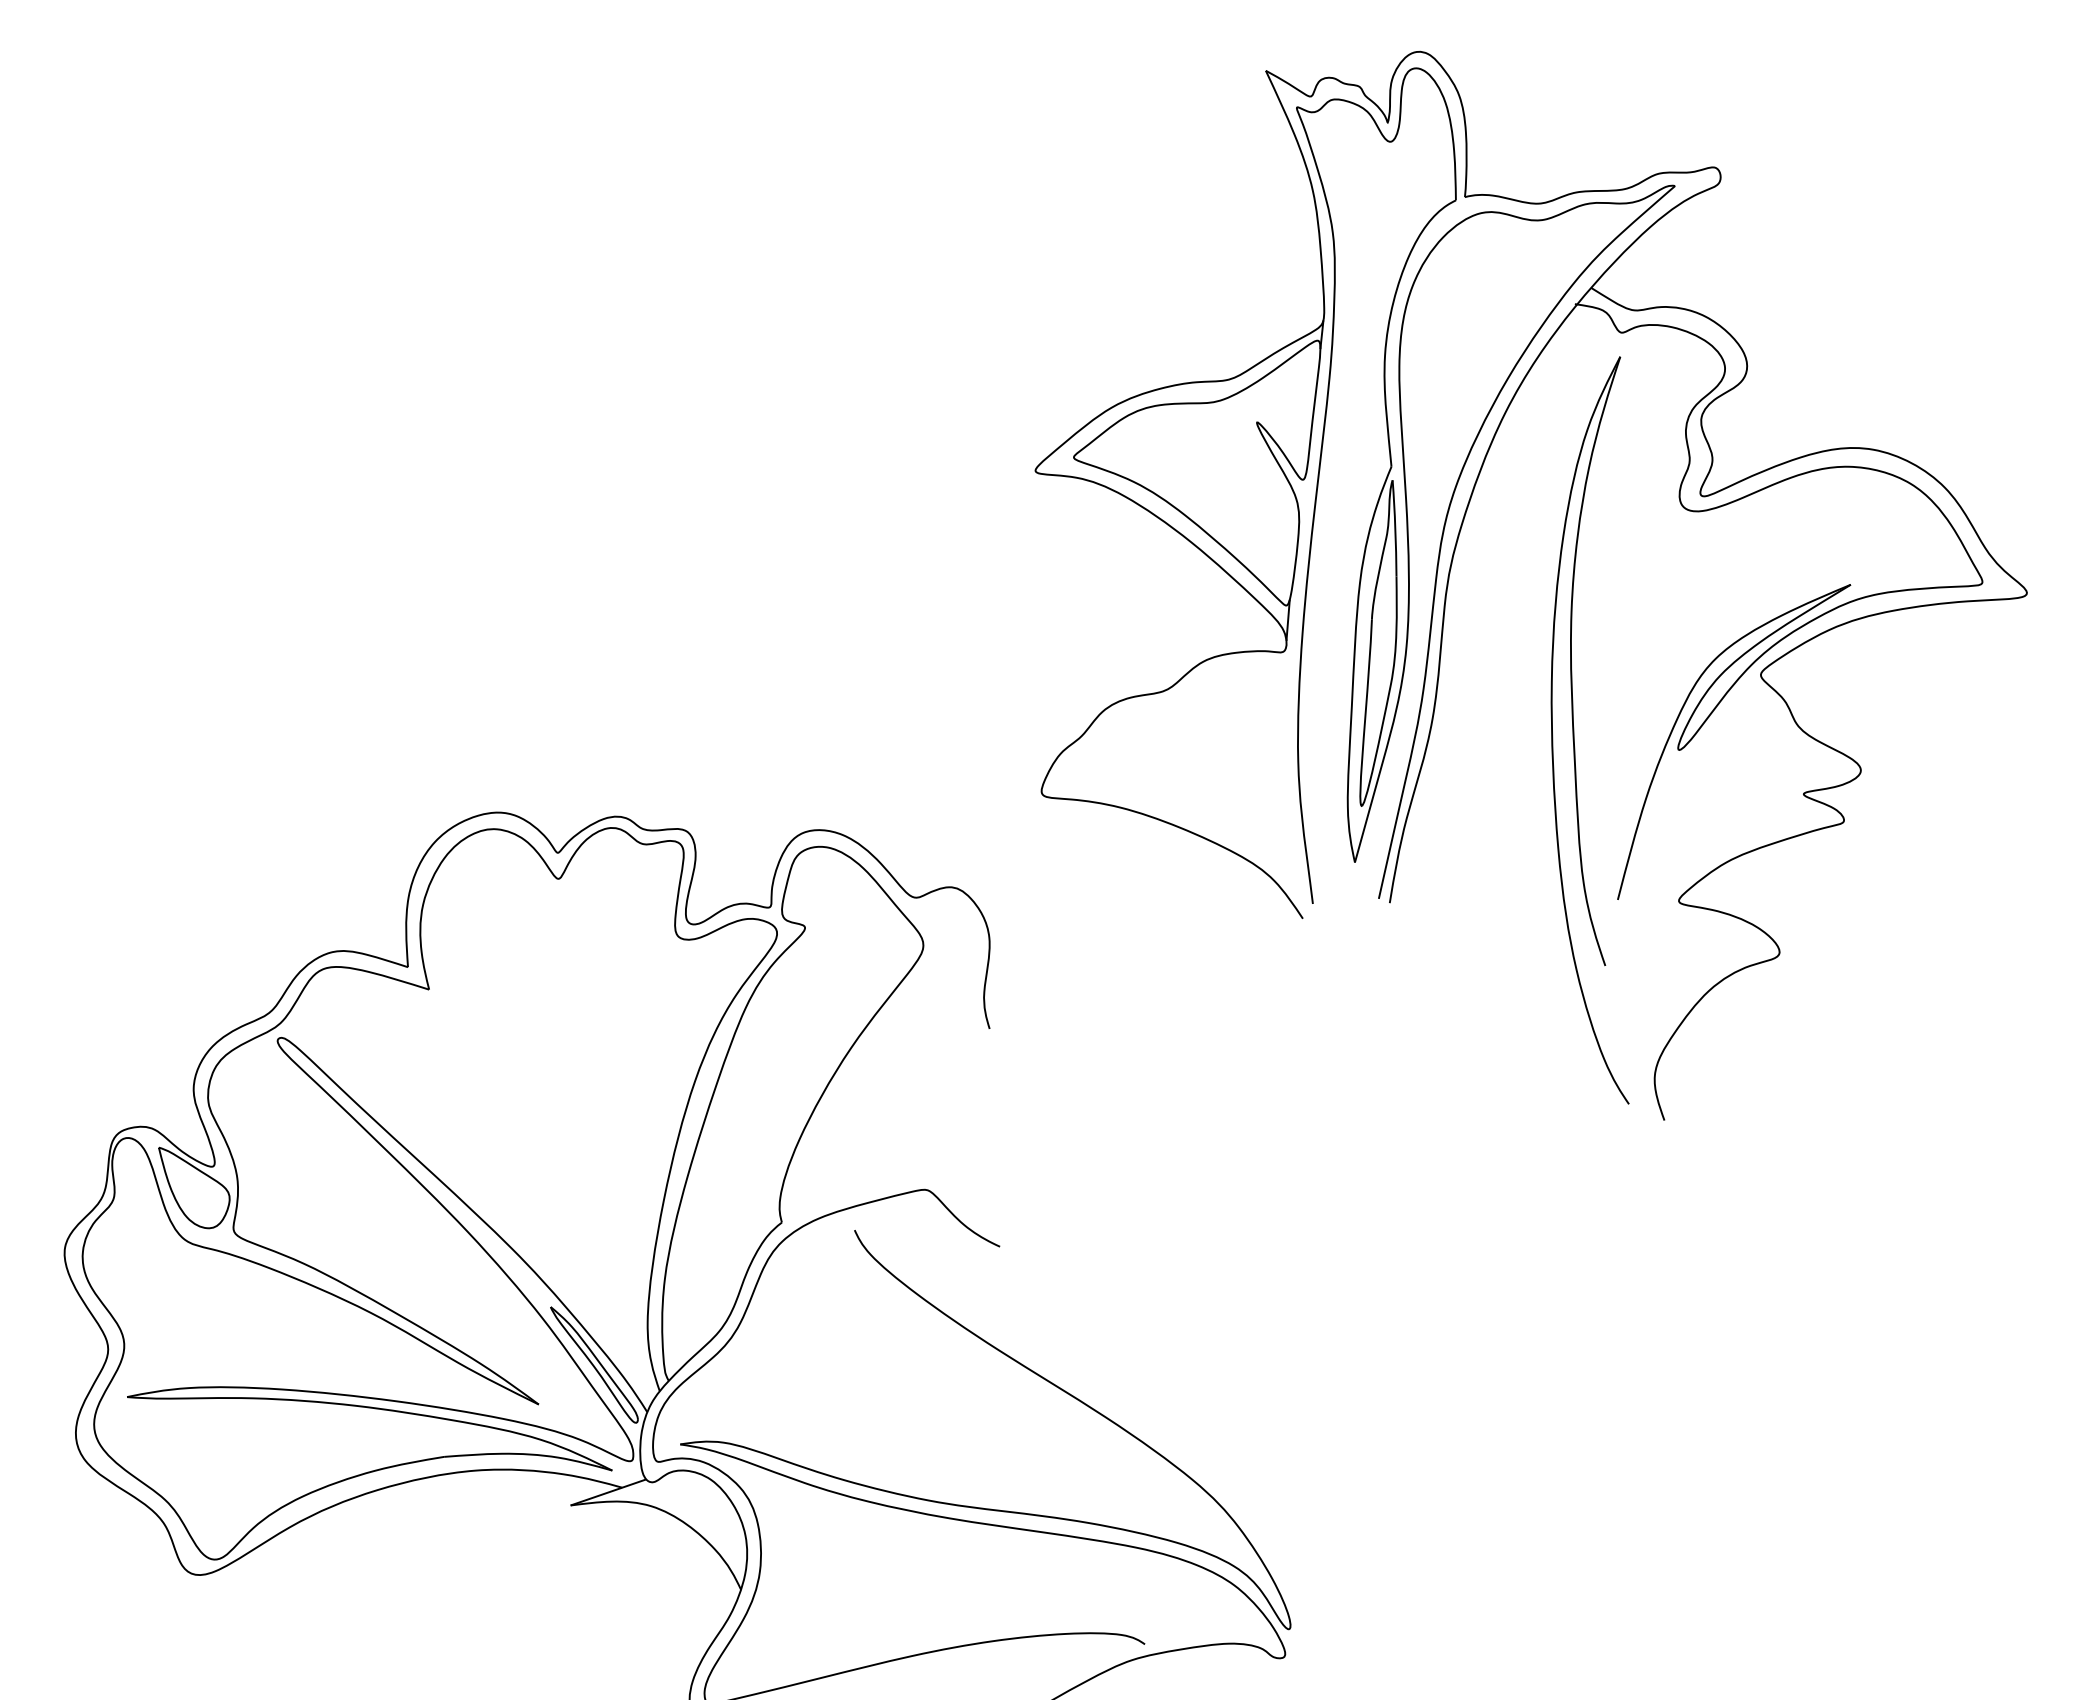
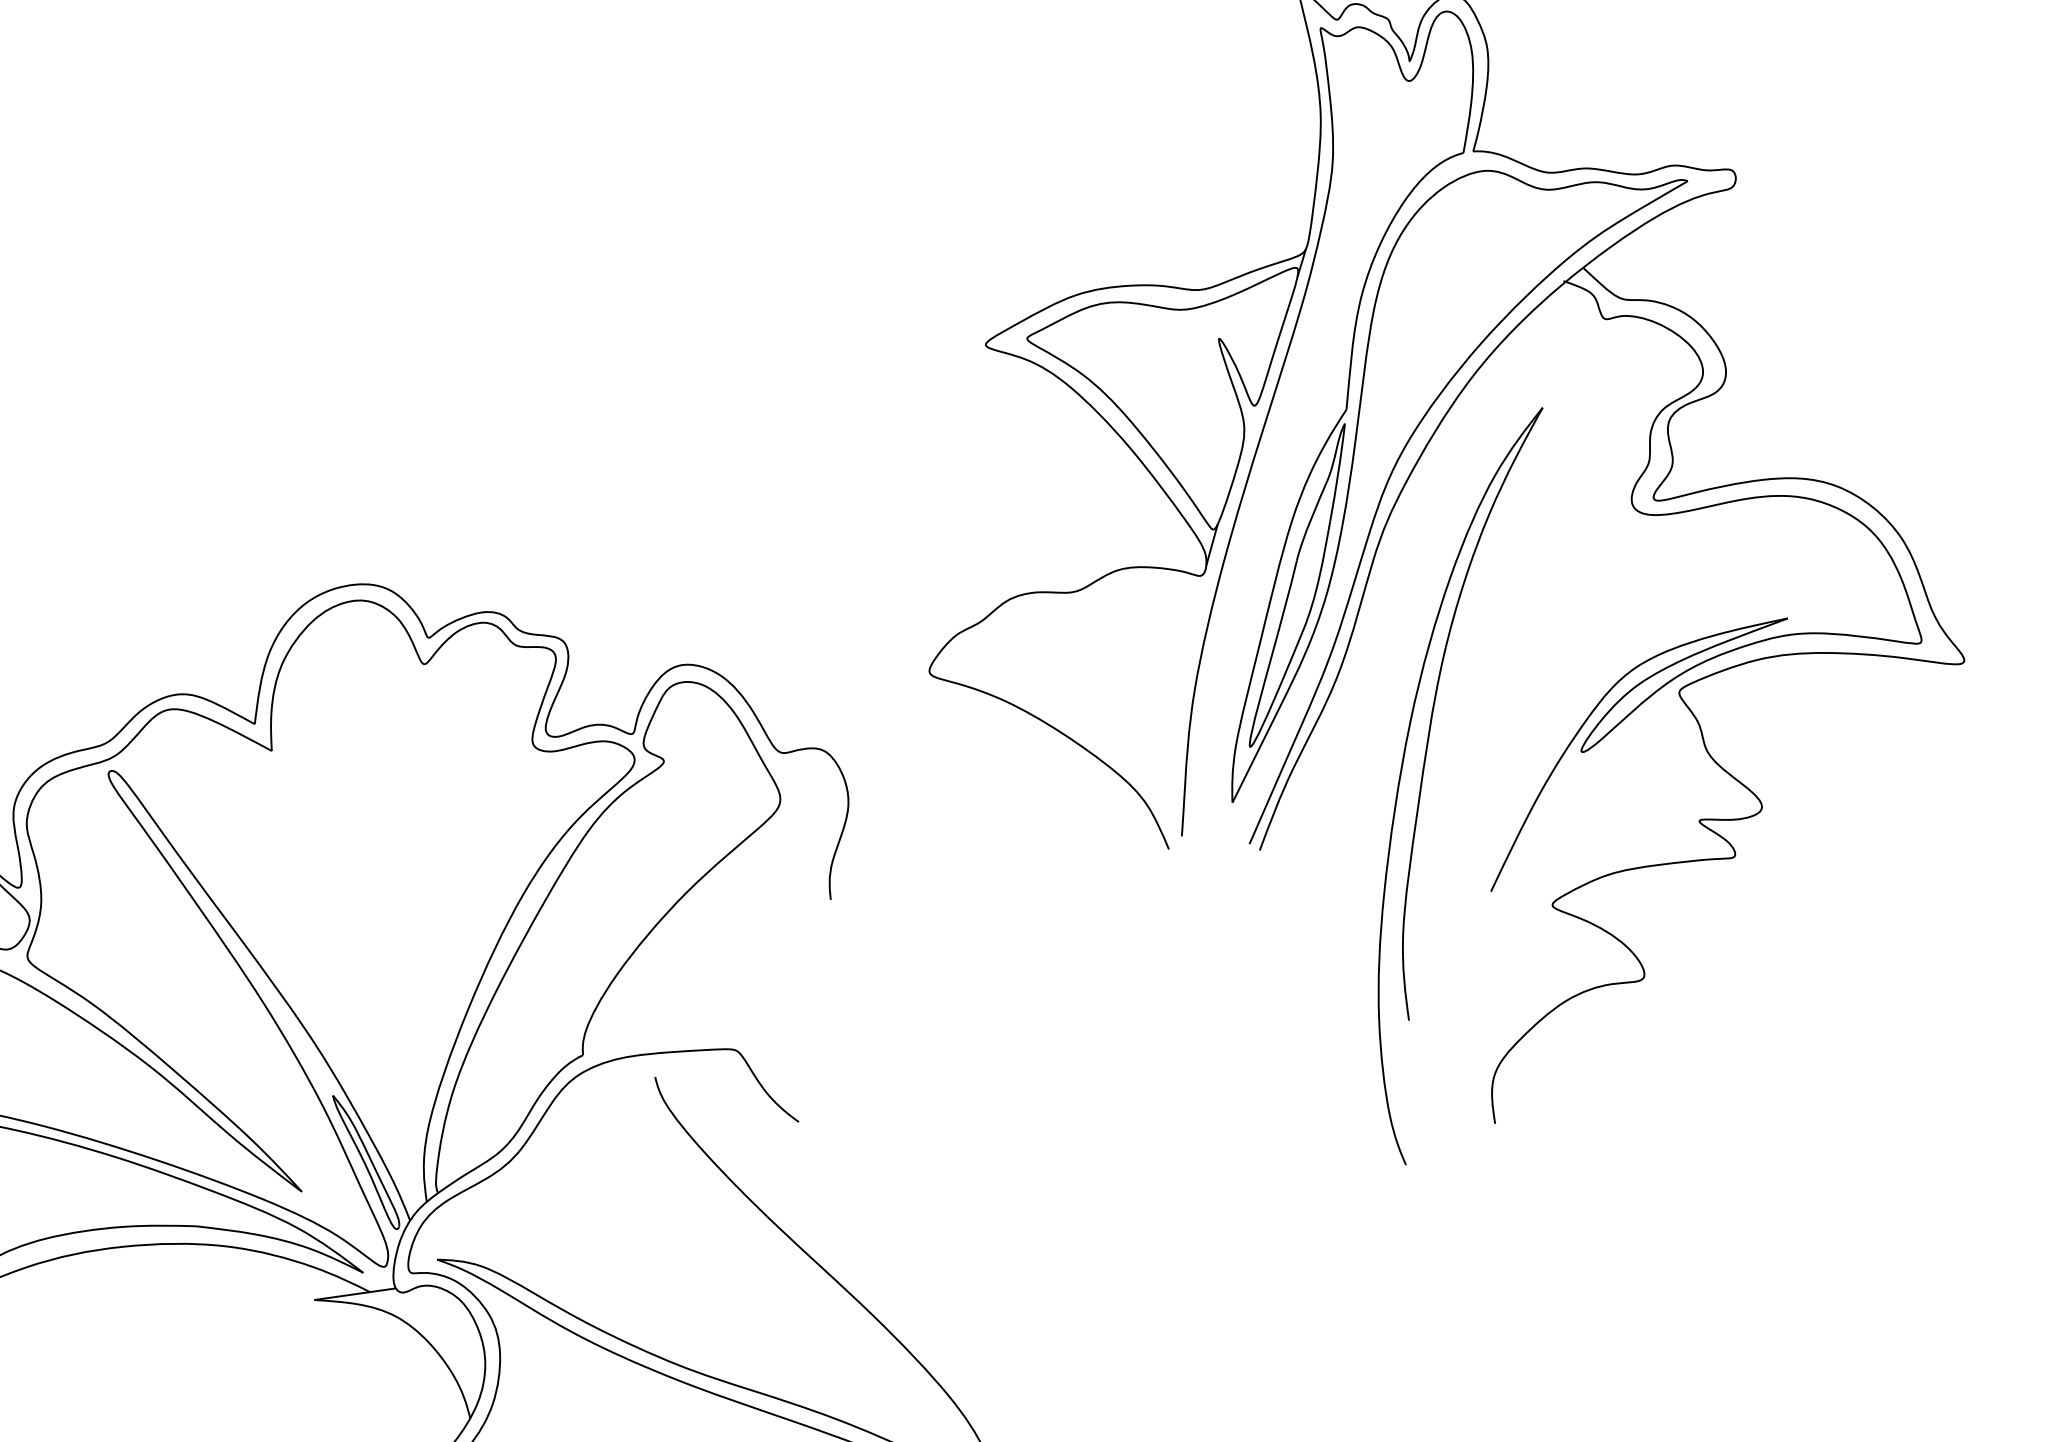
part: (1574, 730) -> (1423, 776), moved

